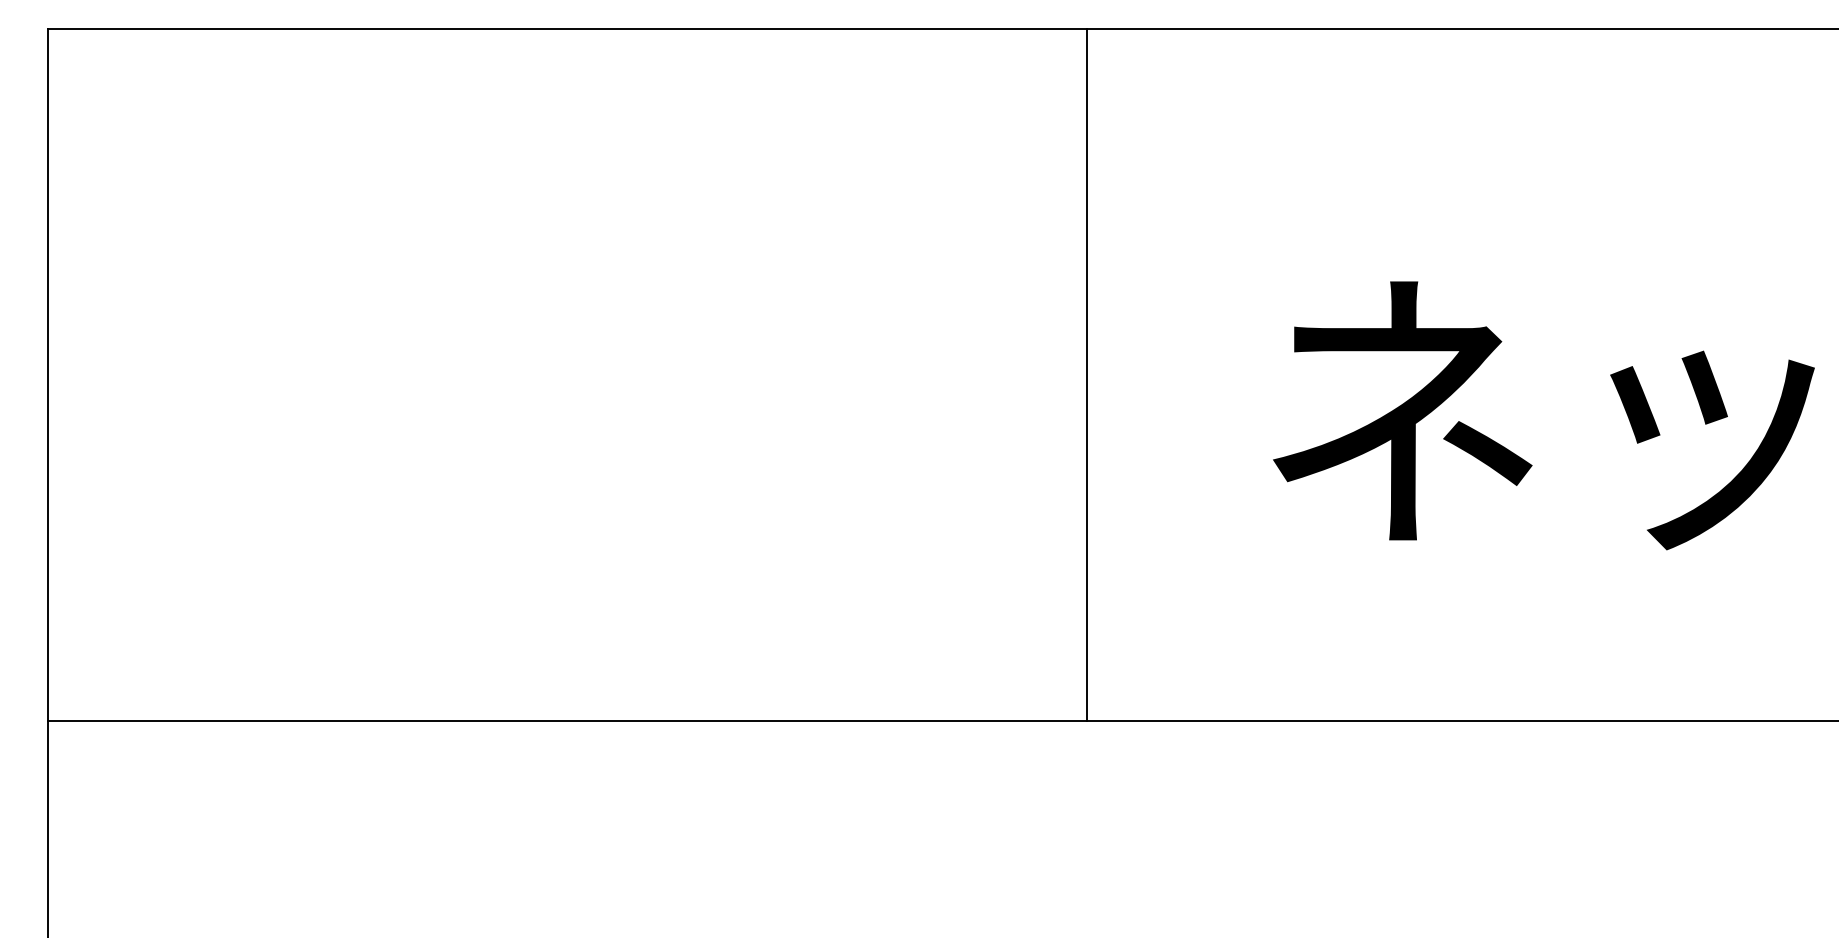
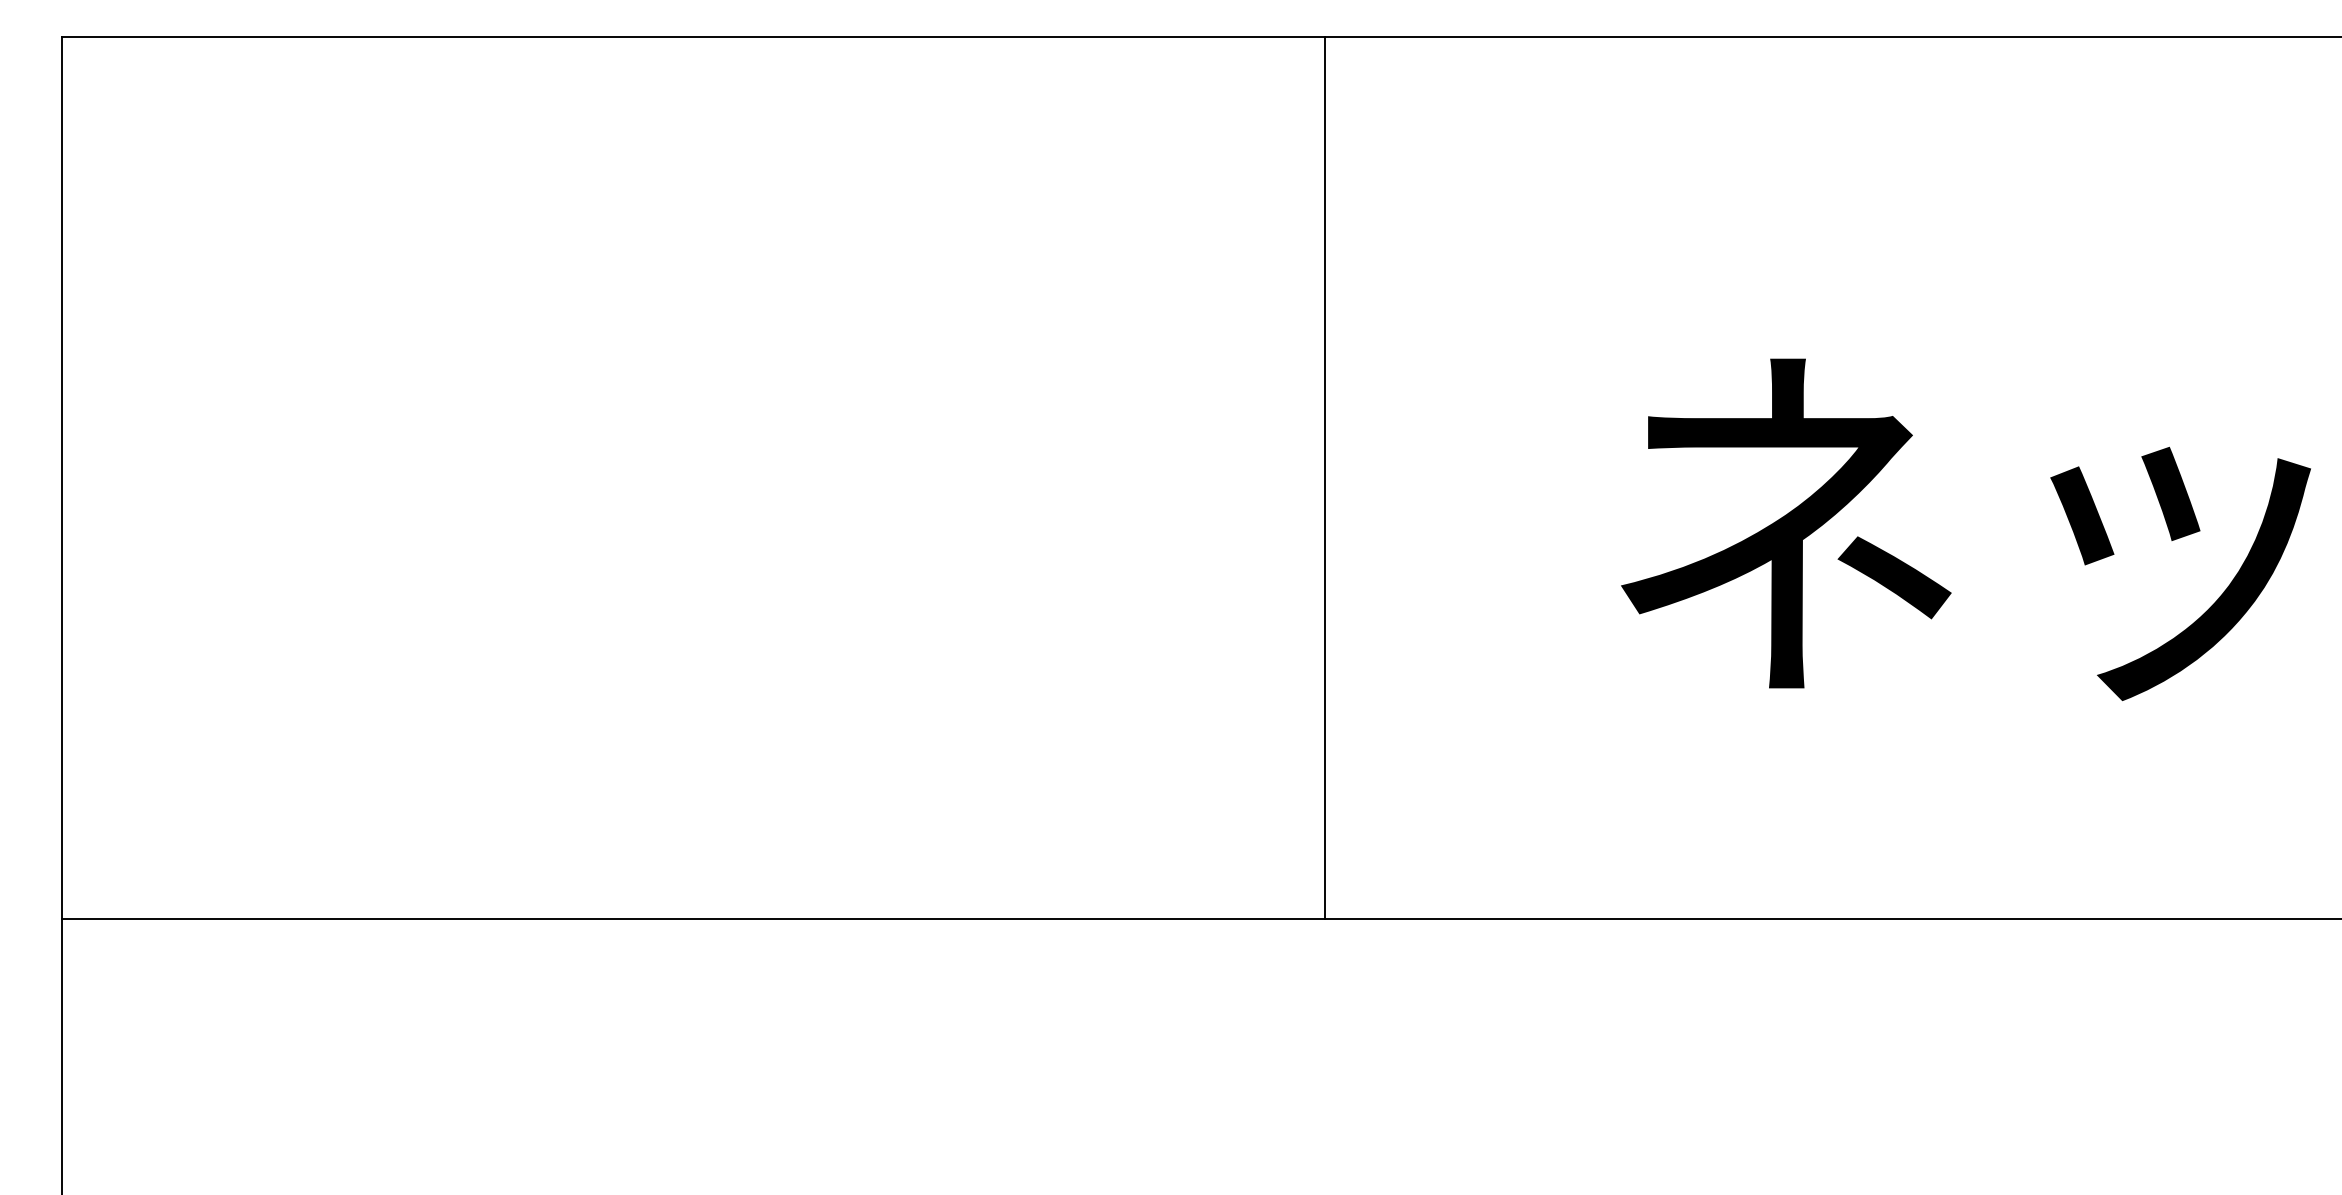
line: (1087, 374) -> (1324, 477), moved

